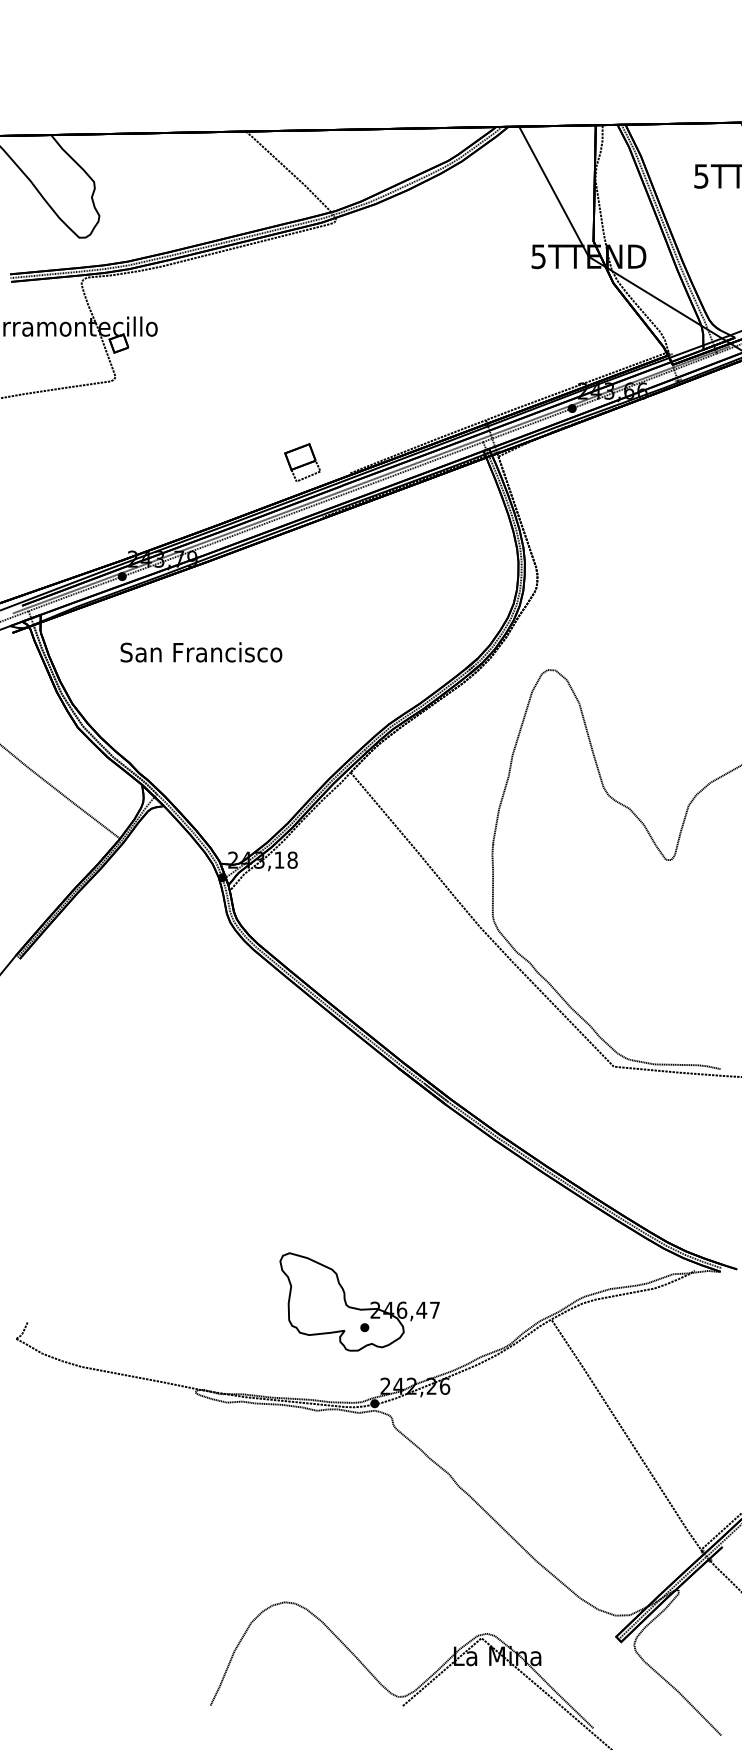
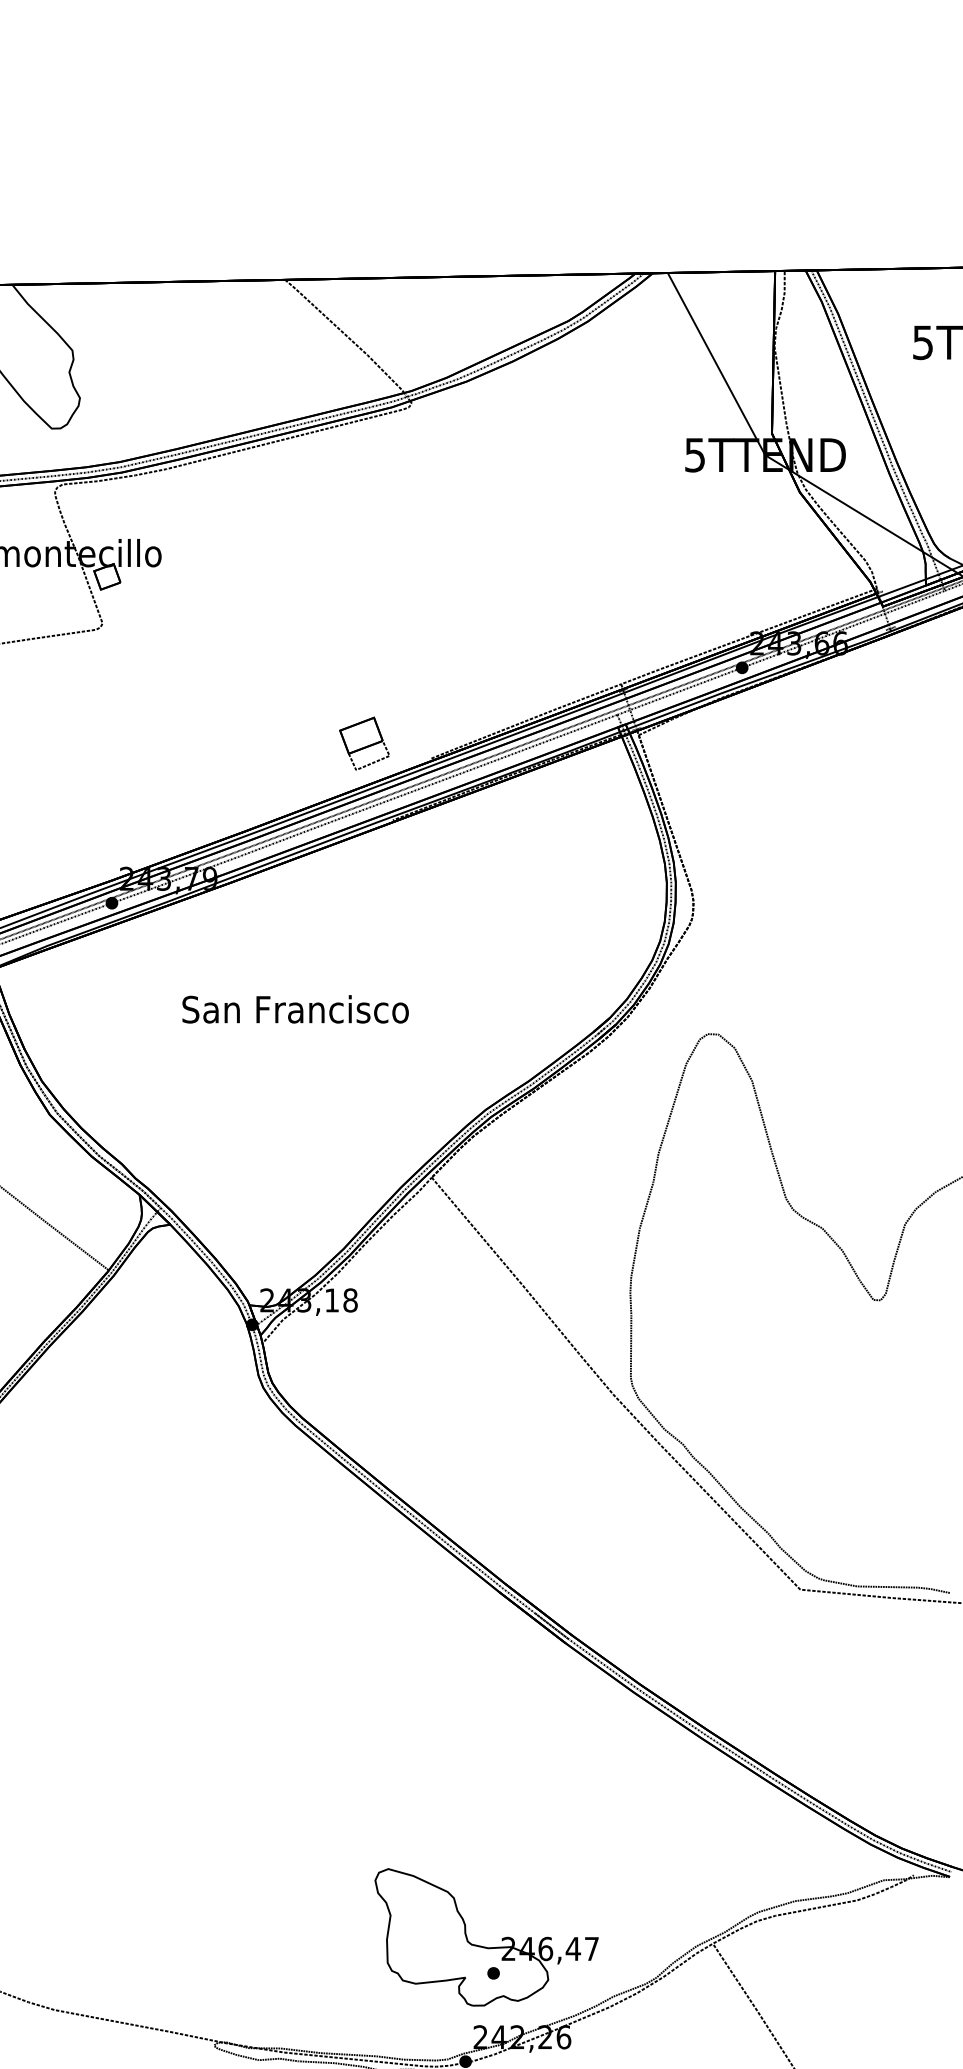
text: (201, 652) -> (295, 1009), moved
part: (356, 1307) -> (482, 1945), moved

